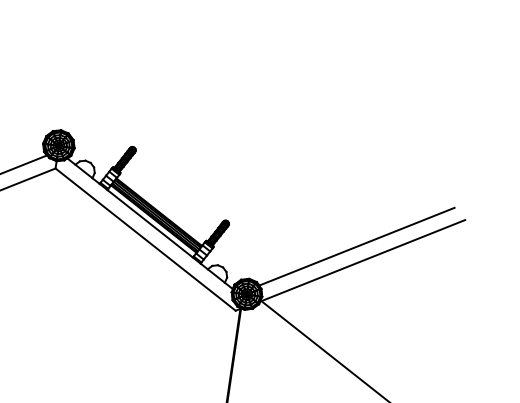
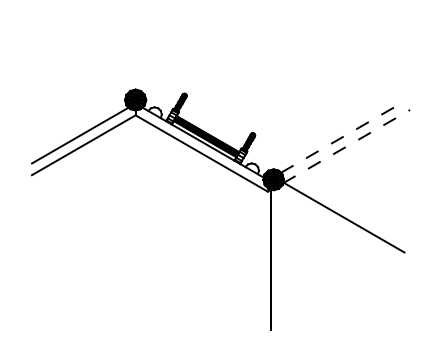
line: (357, 246) -> (341, 137), solid -> dashed
line: (362, 260) -> (346, 146), solid -> dashed

